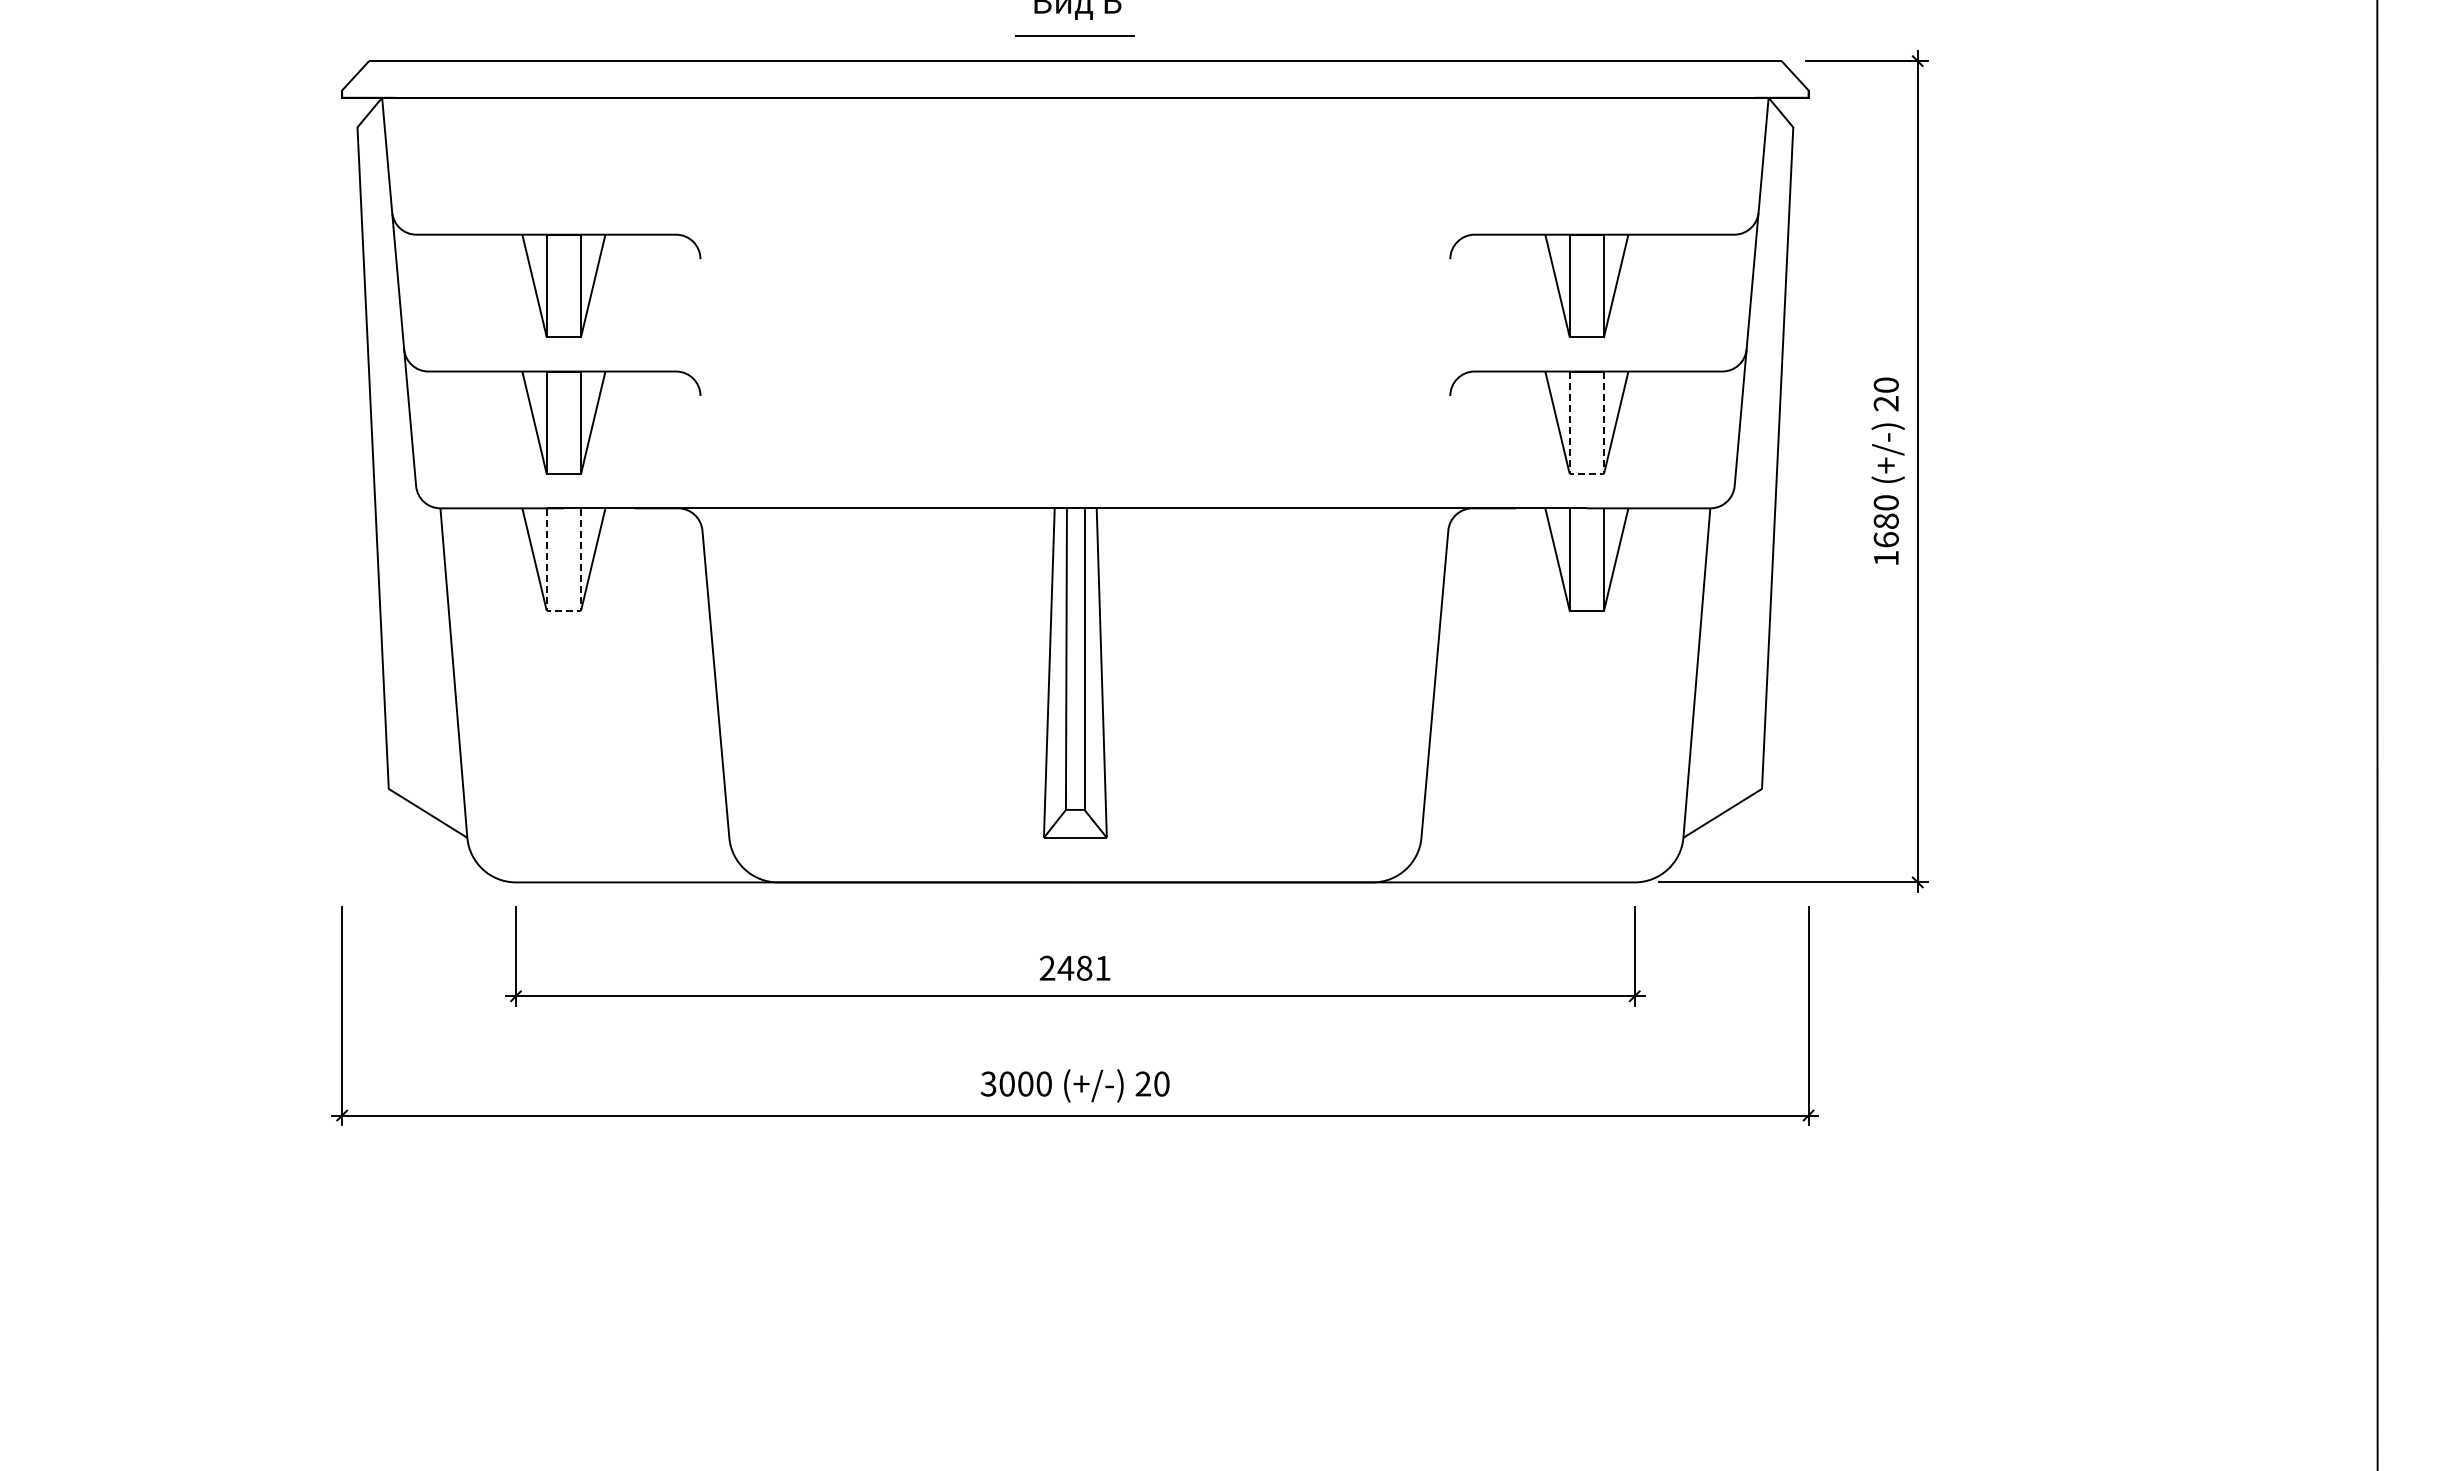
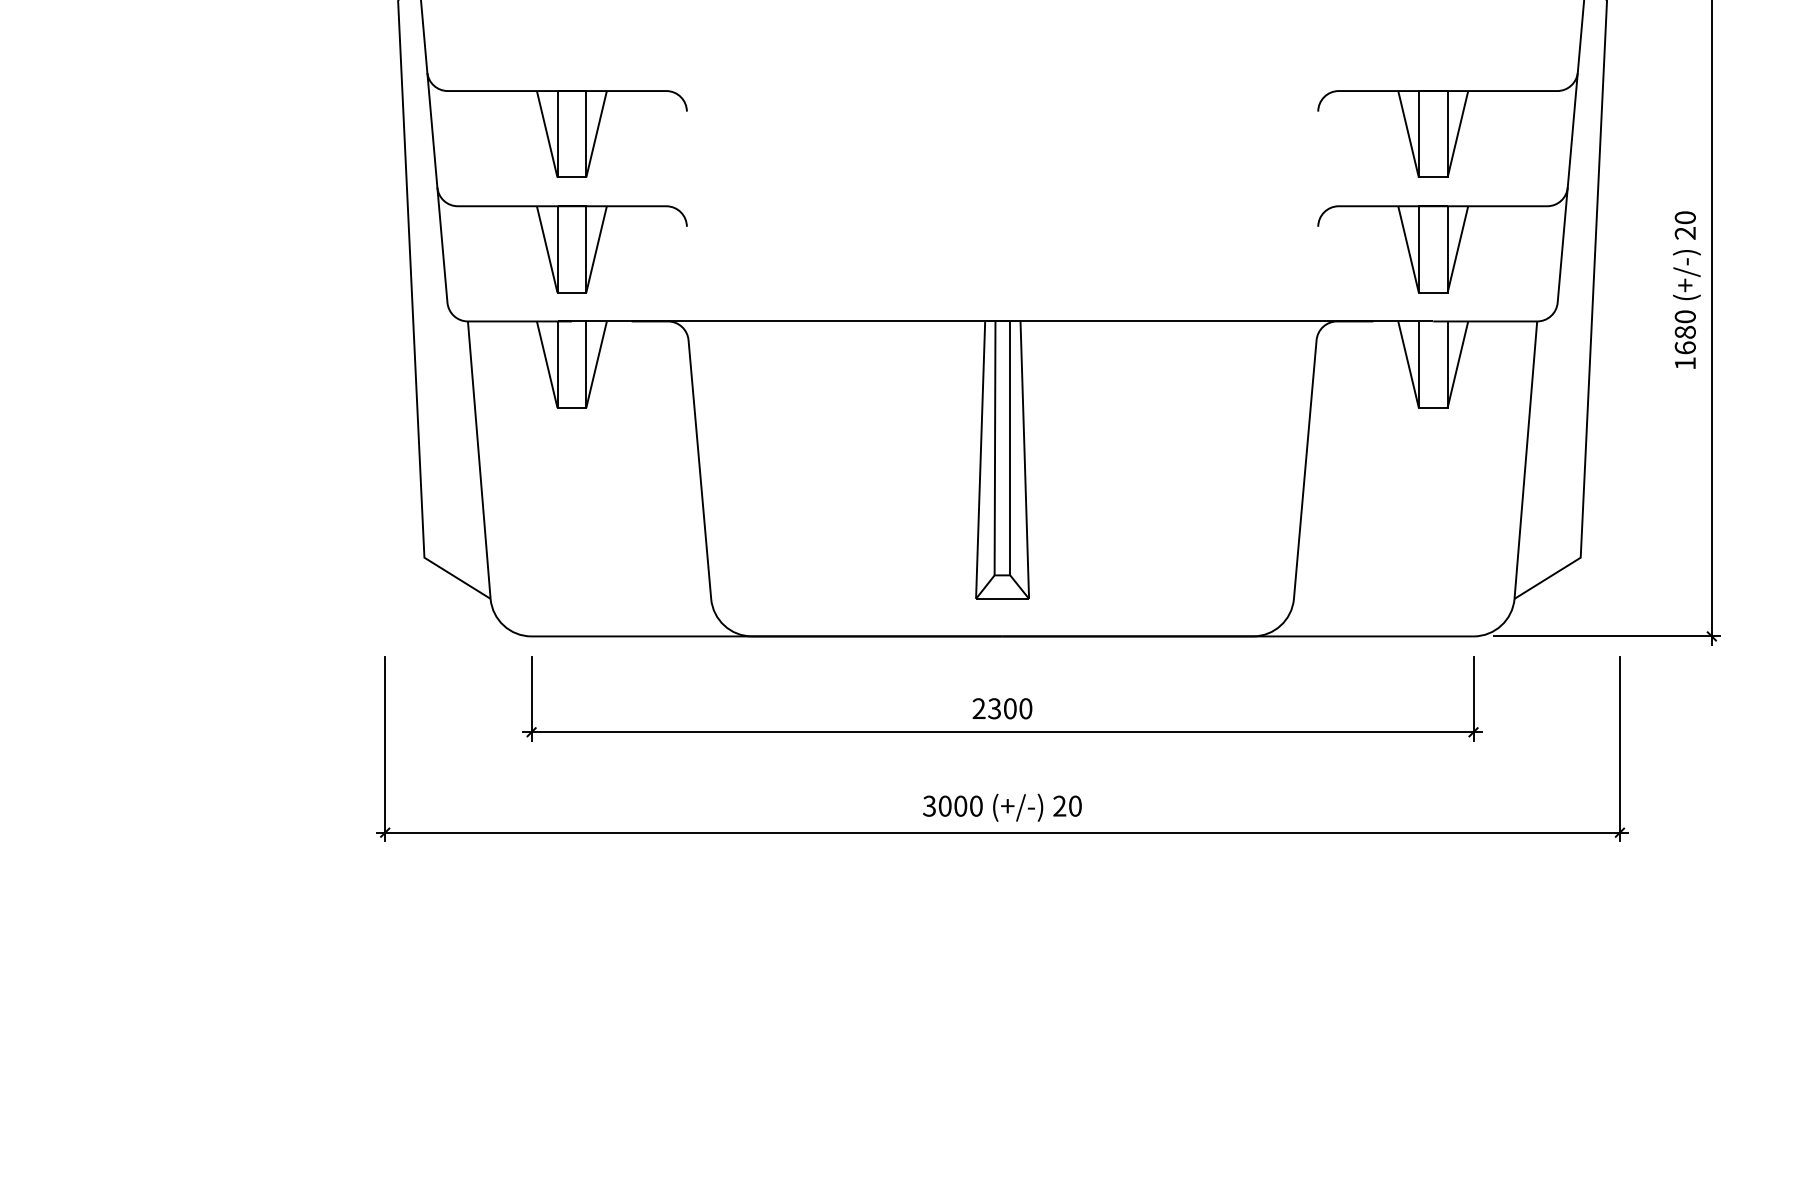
line: (1587, 474) -> (1433, 292), dashed -> solid
line: (563, 610) -> (571, 407), dashed -> solid
text: (1083, 967) -> (1009, 708), 2481 -> 2300

